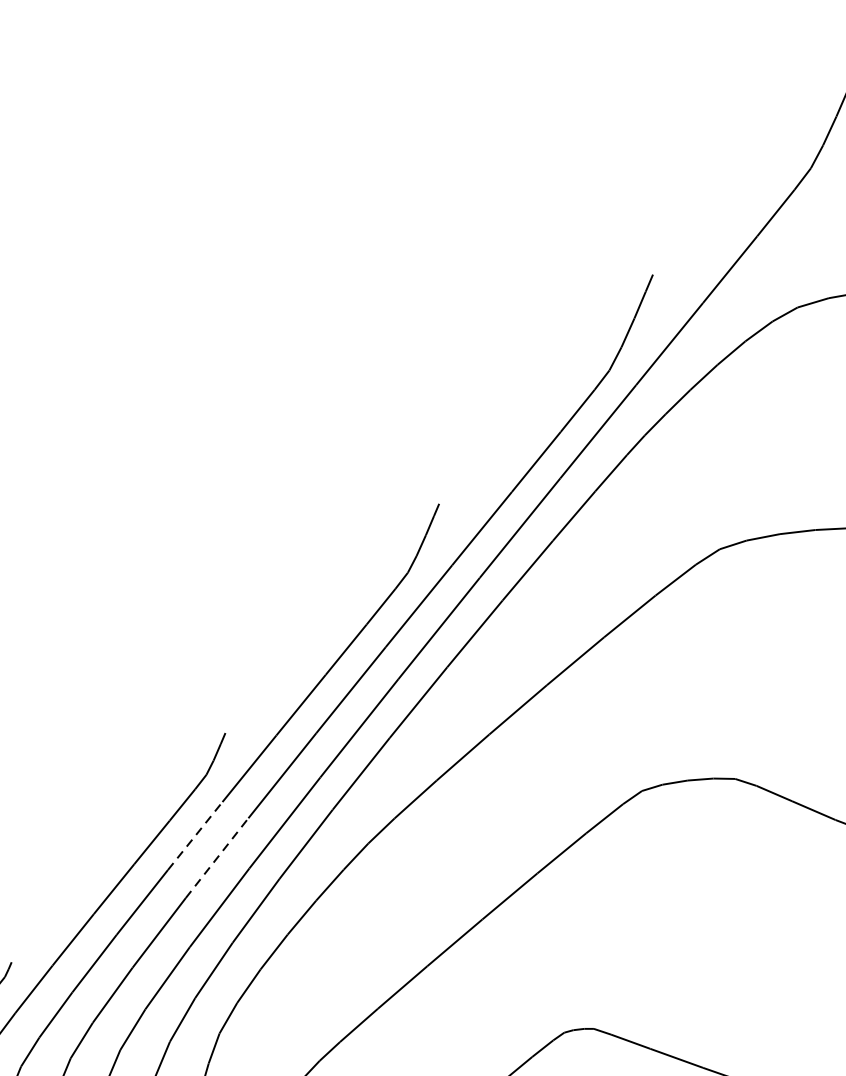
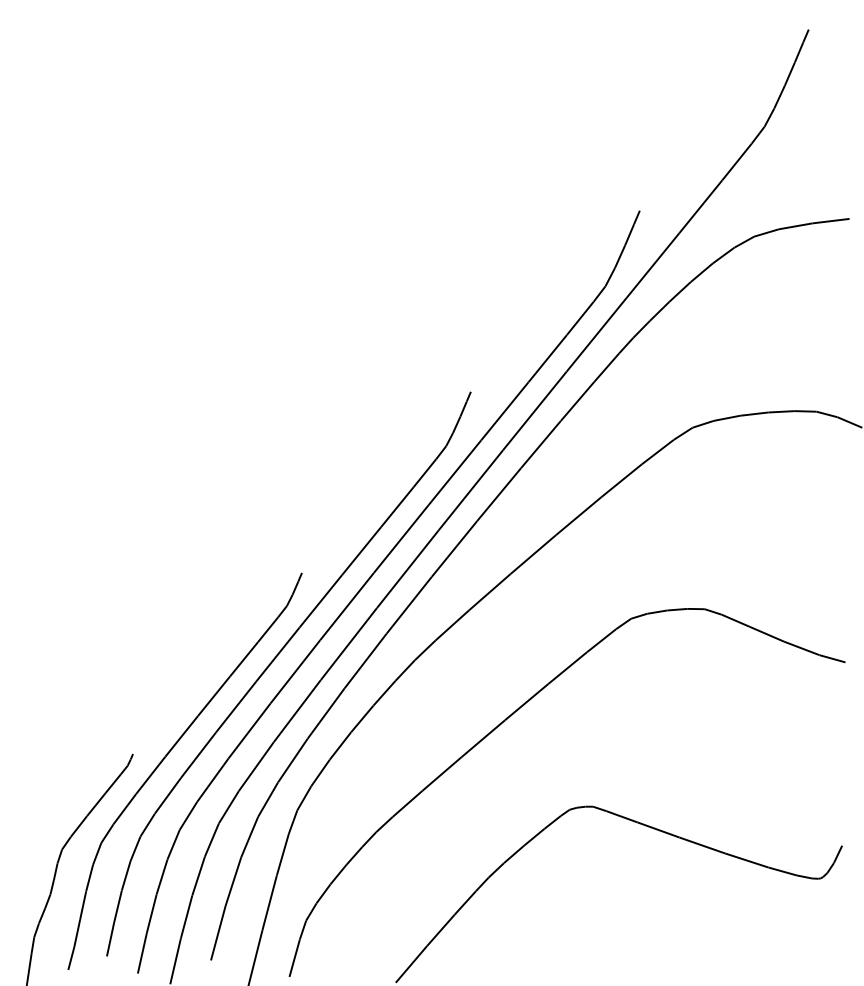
line: (195, 834) -> (278, 653), dashed -> solid
line: (217, 857) -> (295, 671), dashed -> solid

